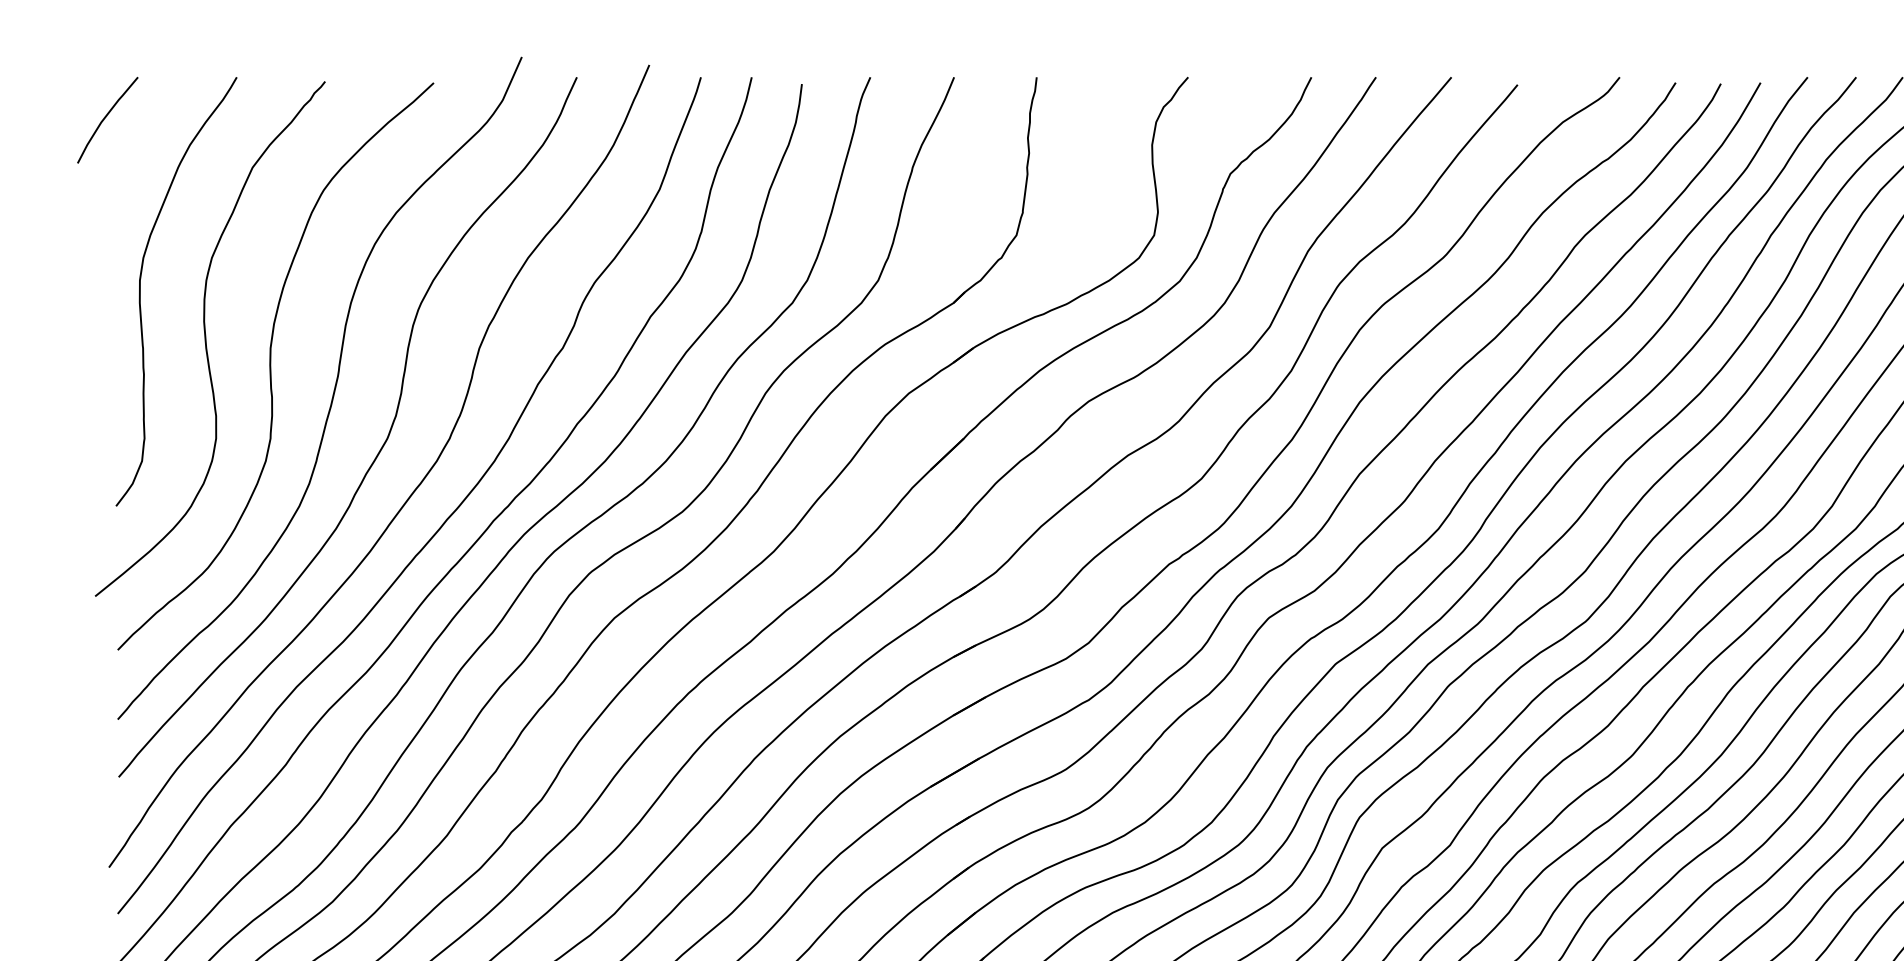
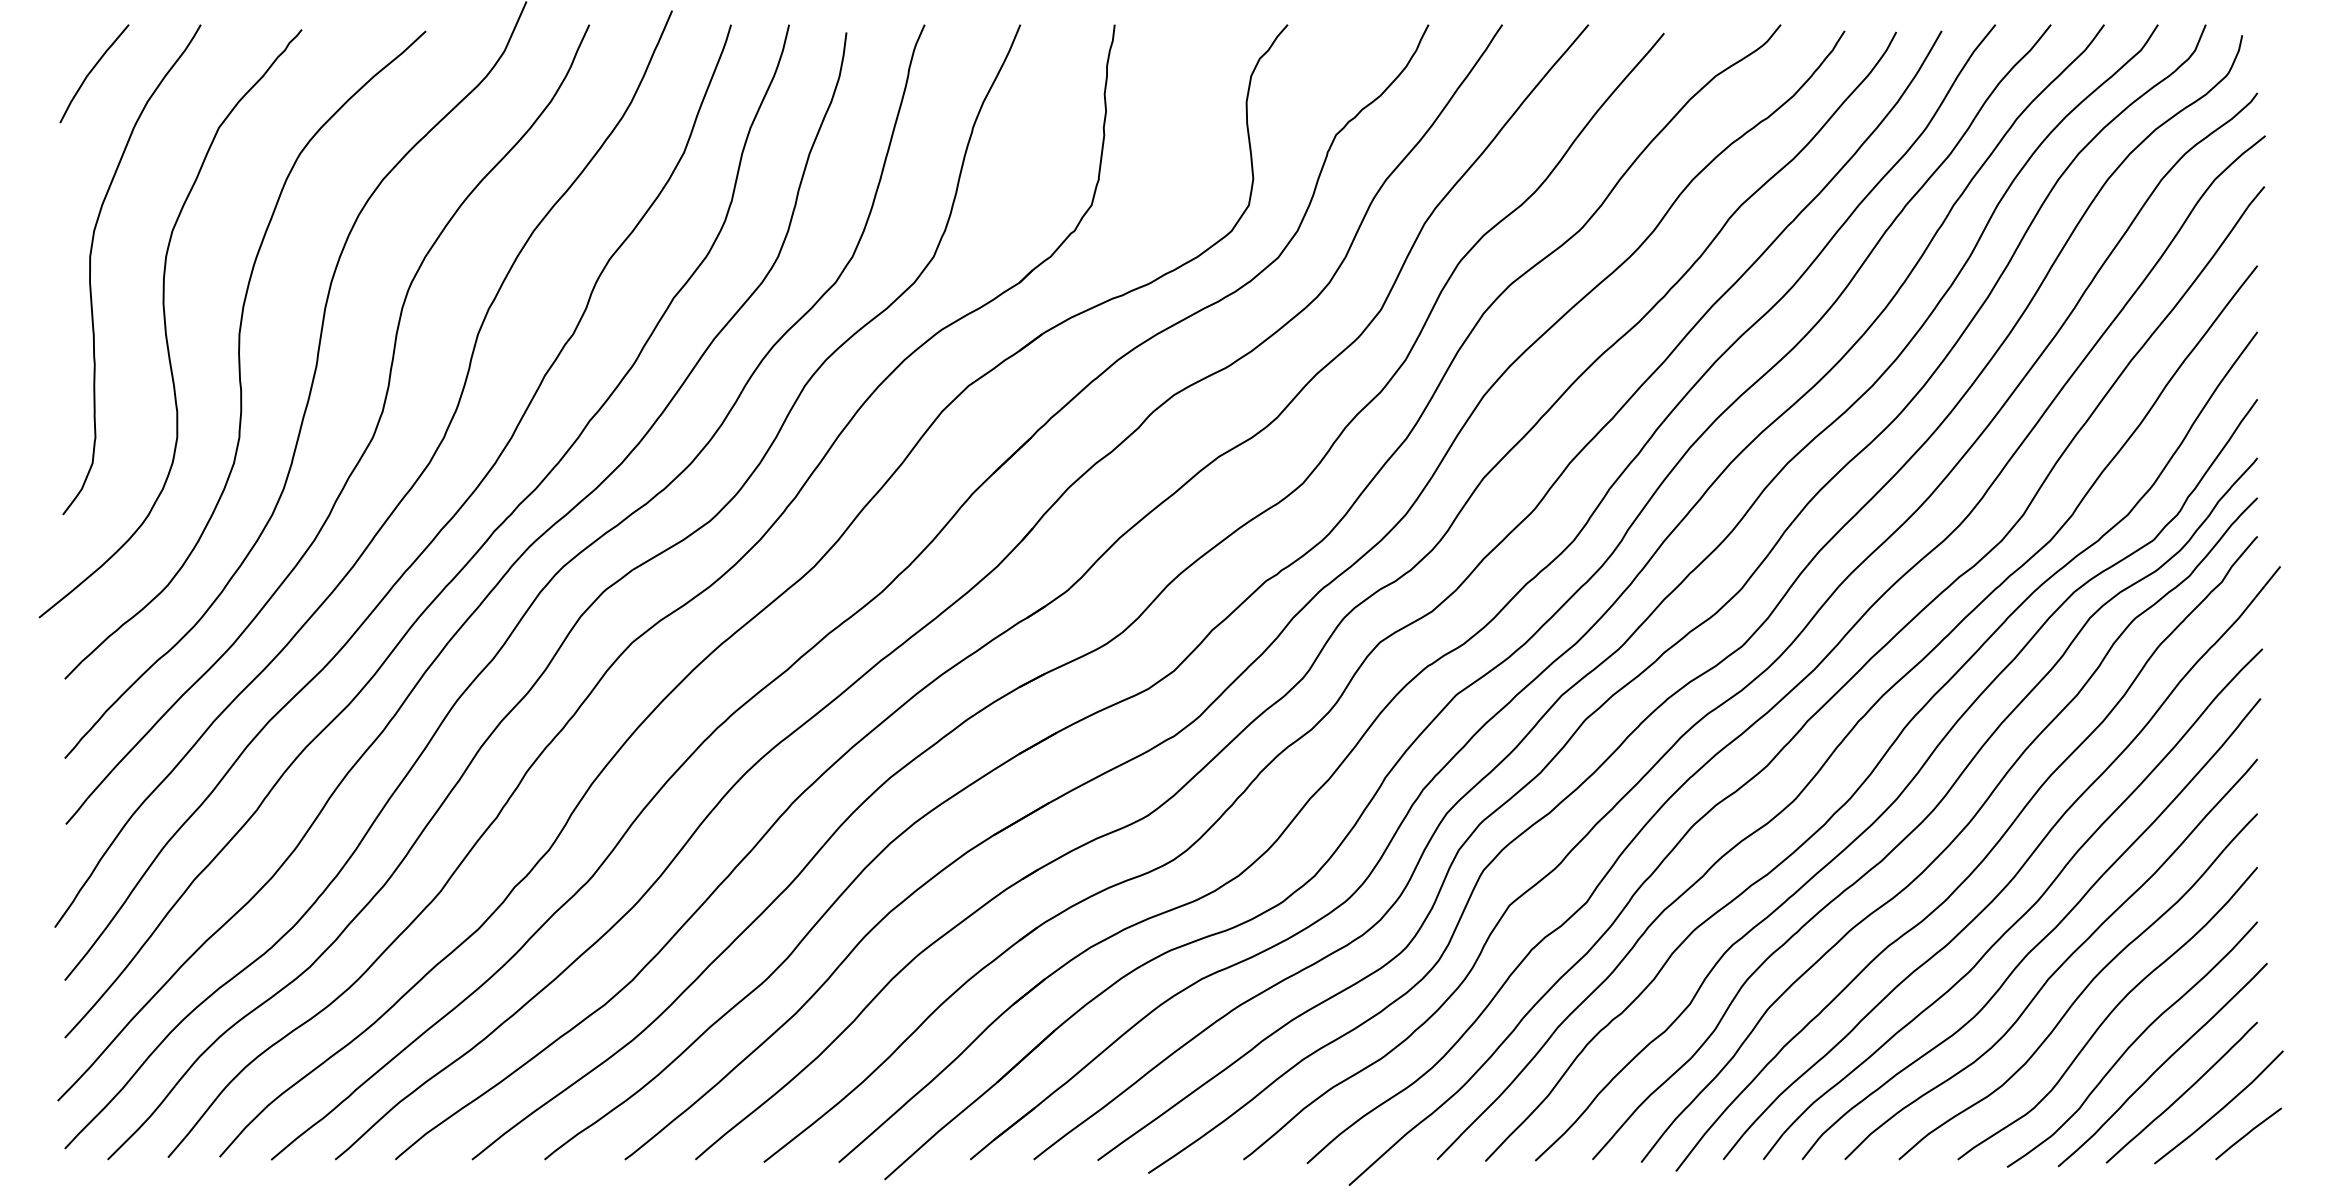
curve: (105, 119) -> (91, 72), moved

